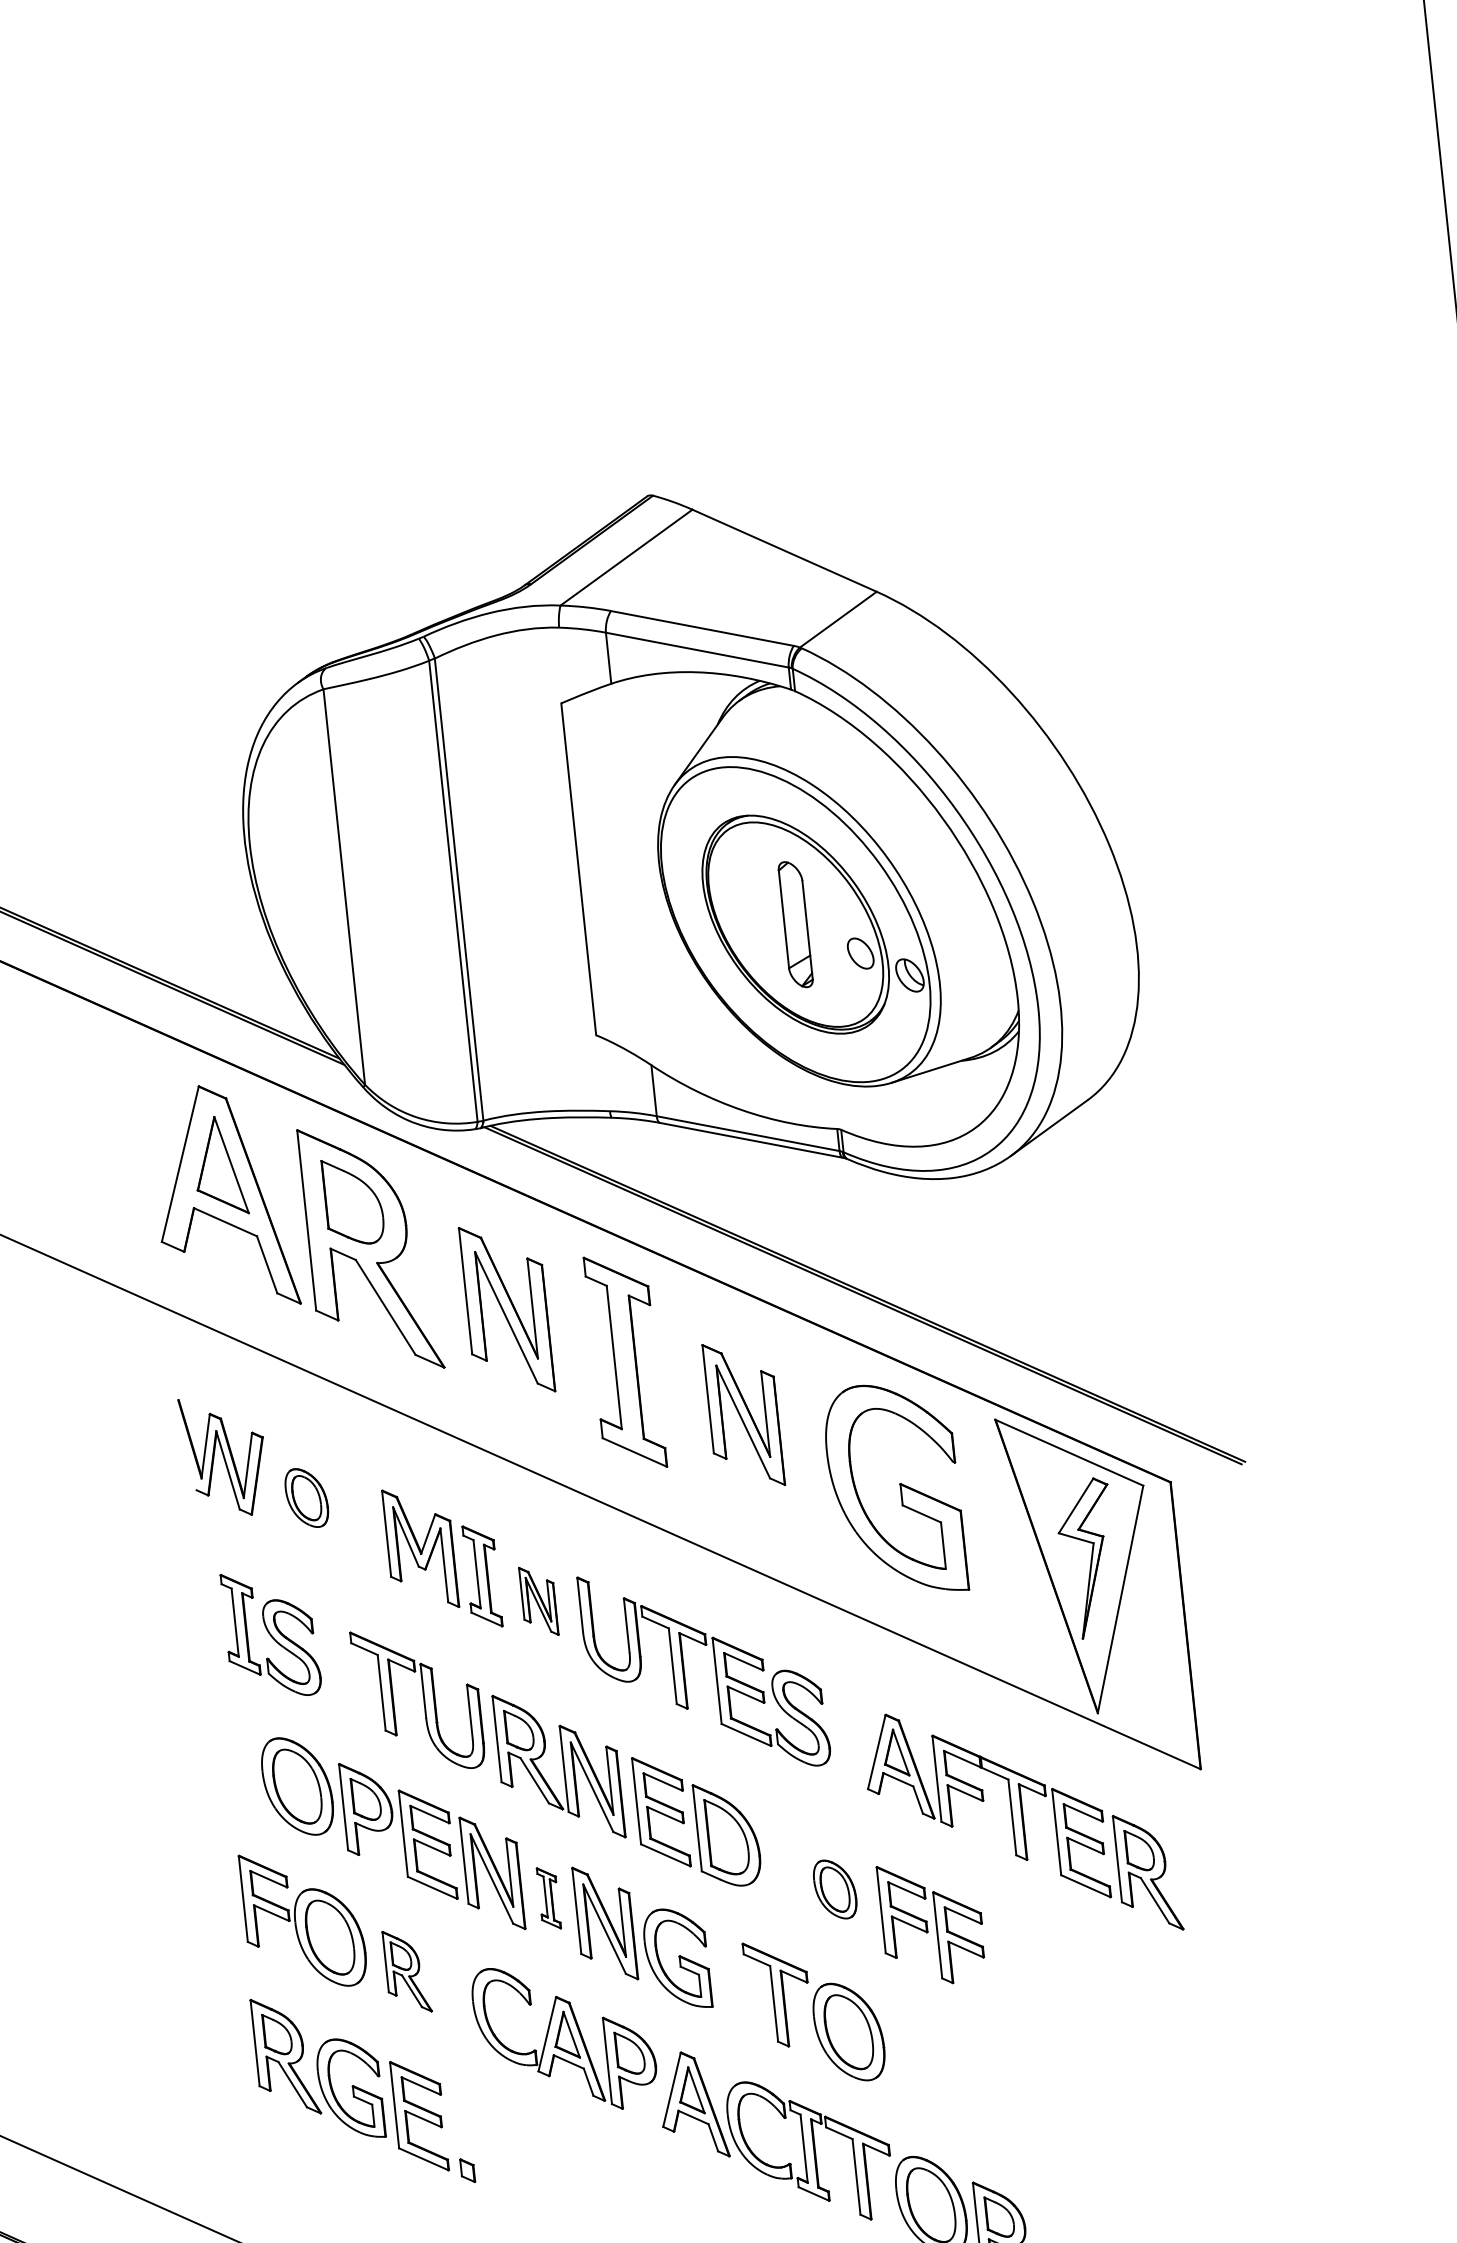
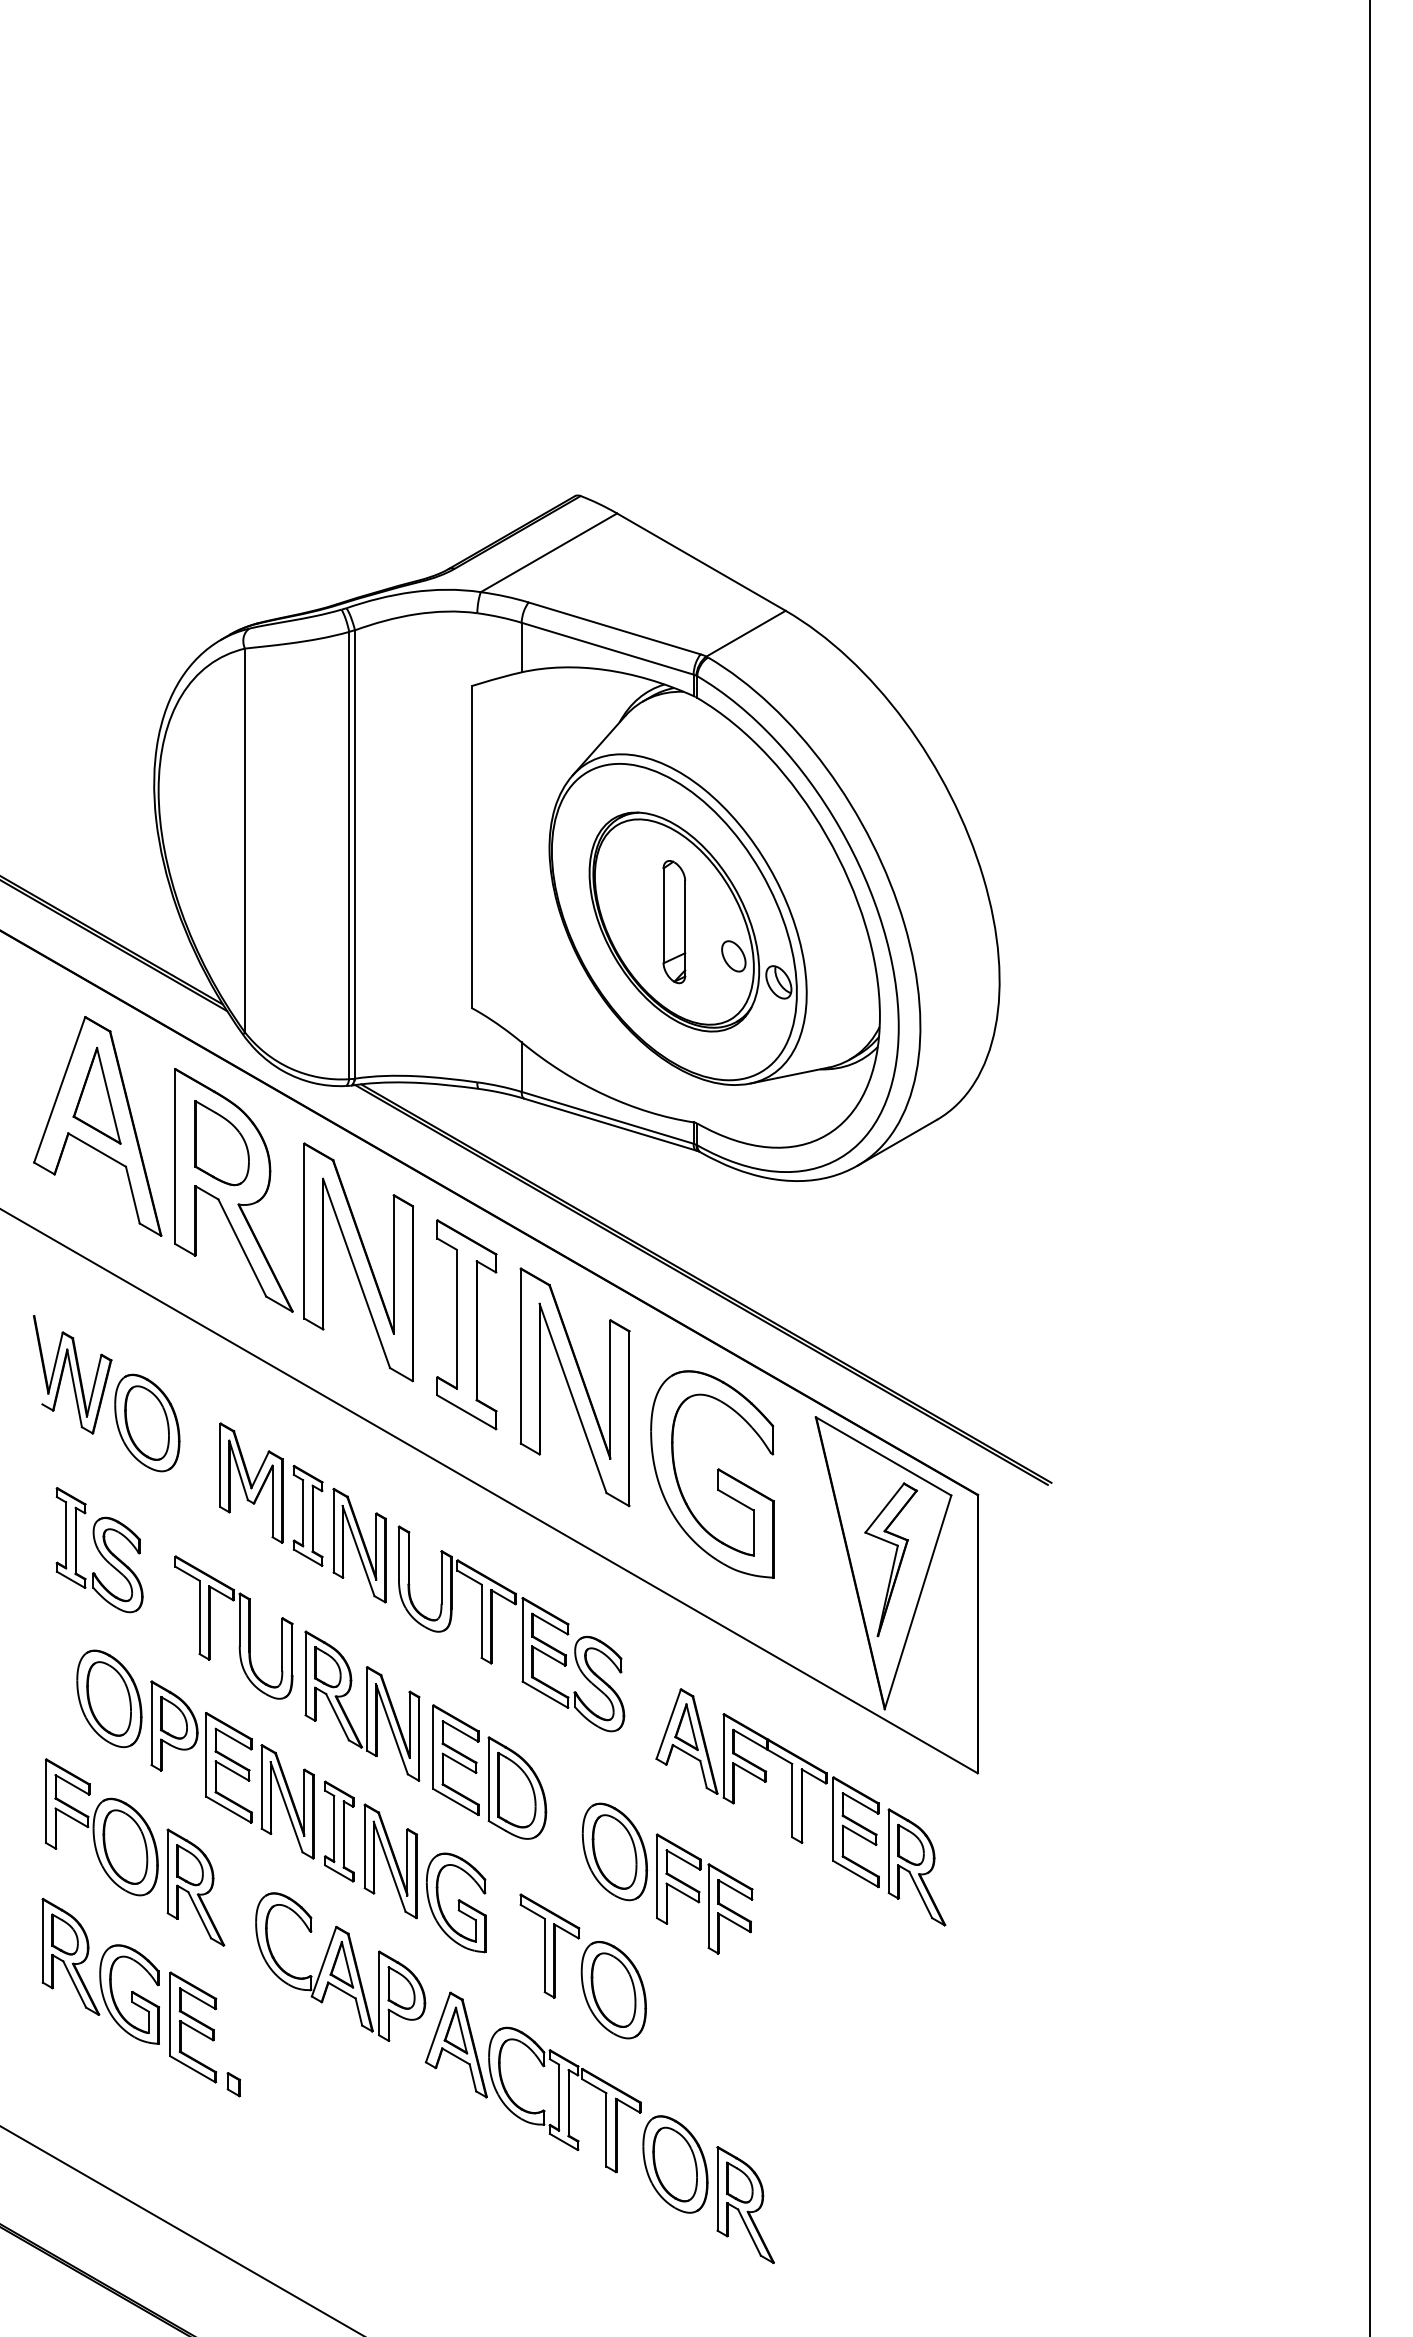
part: (507, 1309) -> (358, 1262), size x1.43
part: (743, 1415) -> (574, 1387), size x1.67
part: (306, 1497) -> (147, 1422), size x1.67
part: (538, 1601) -> (359, 1545), size x1.67
part: (834, 1889) -> (614, 1851), size x1.67
part: (549, 1898) -> (339, 1831), size x1.67
part: (406, 1971) -> (195, 1887), size x1.43

